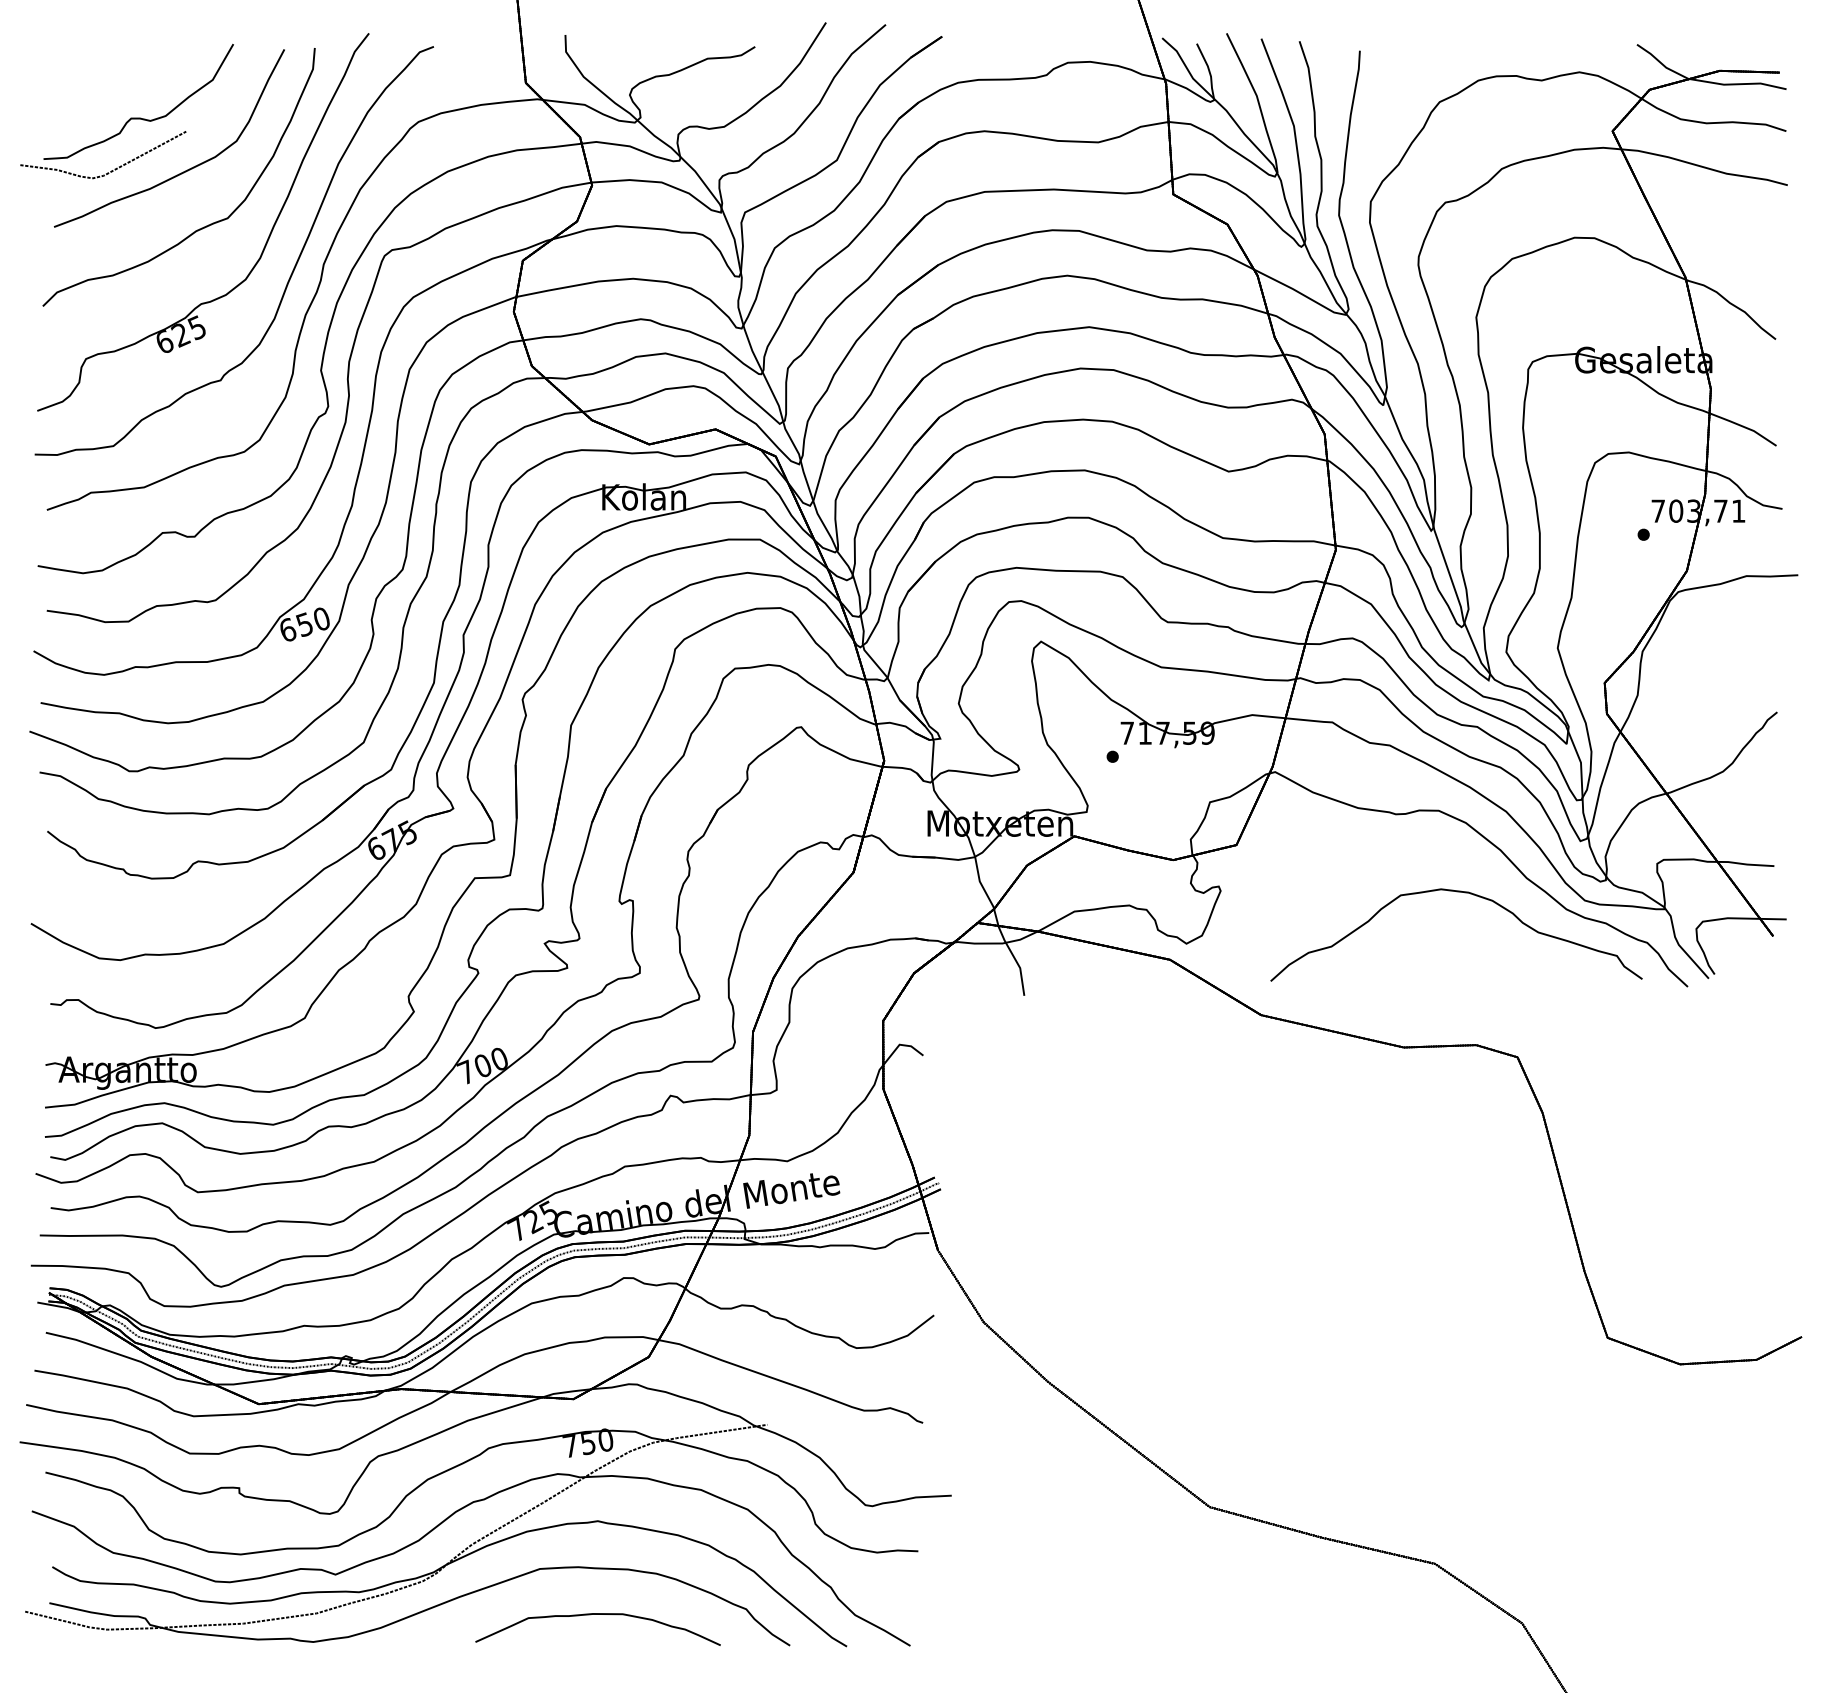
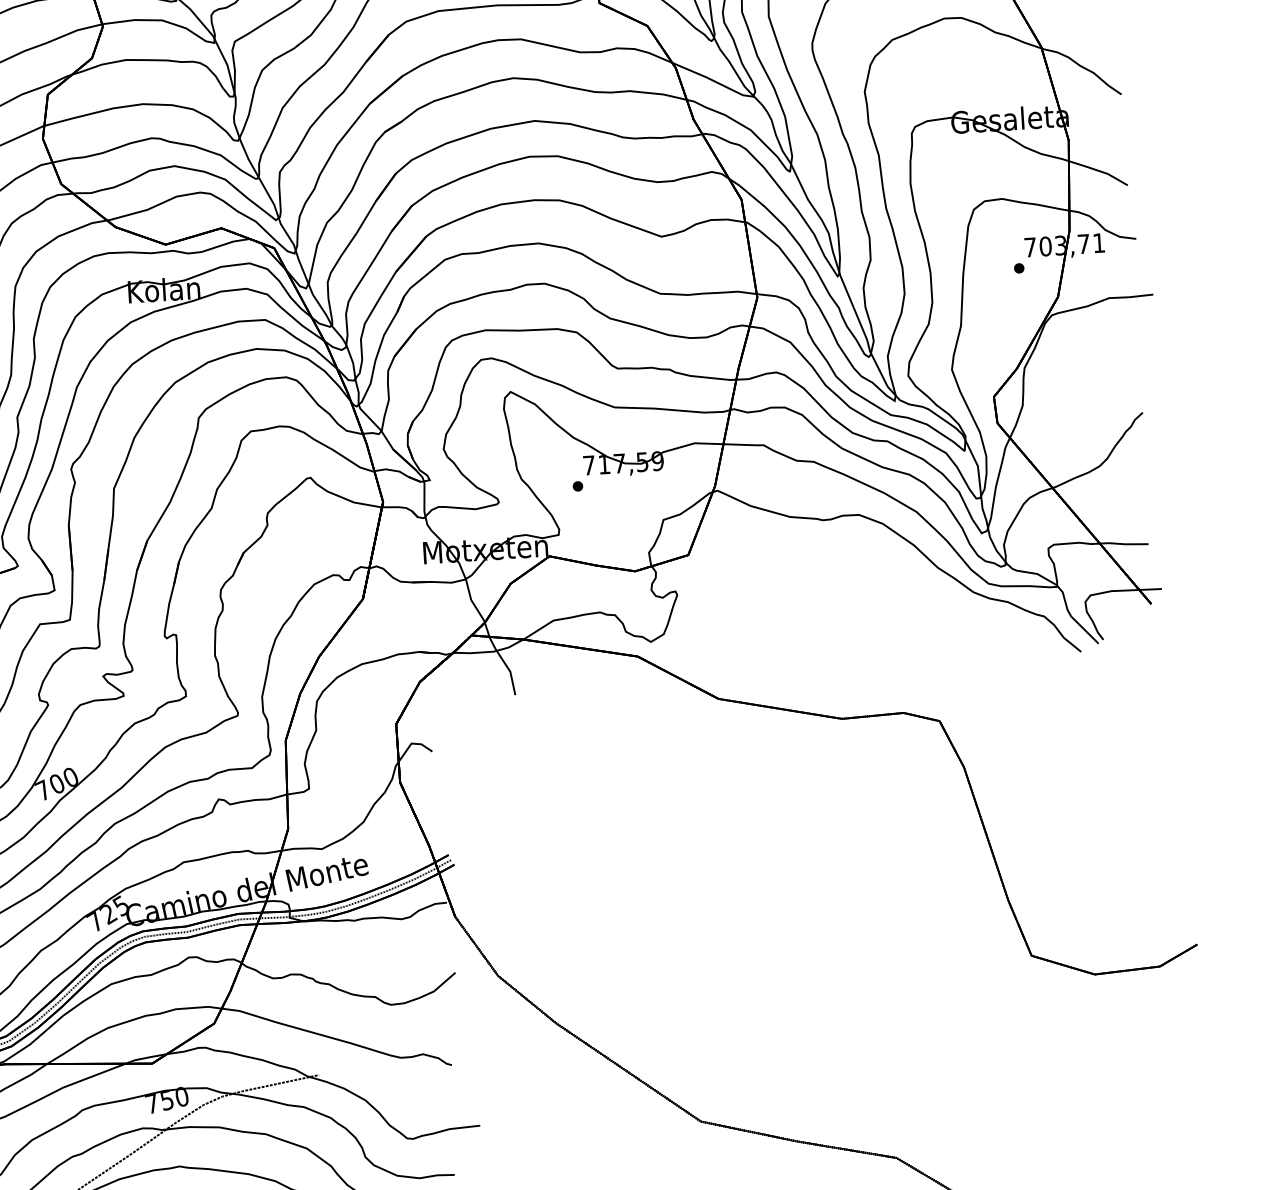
curve: (1464, 893) -> (885, 584), removed

